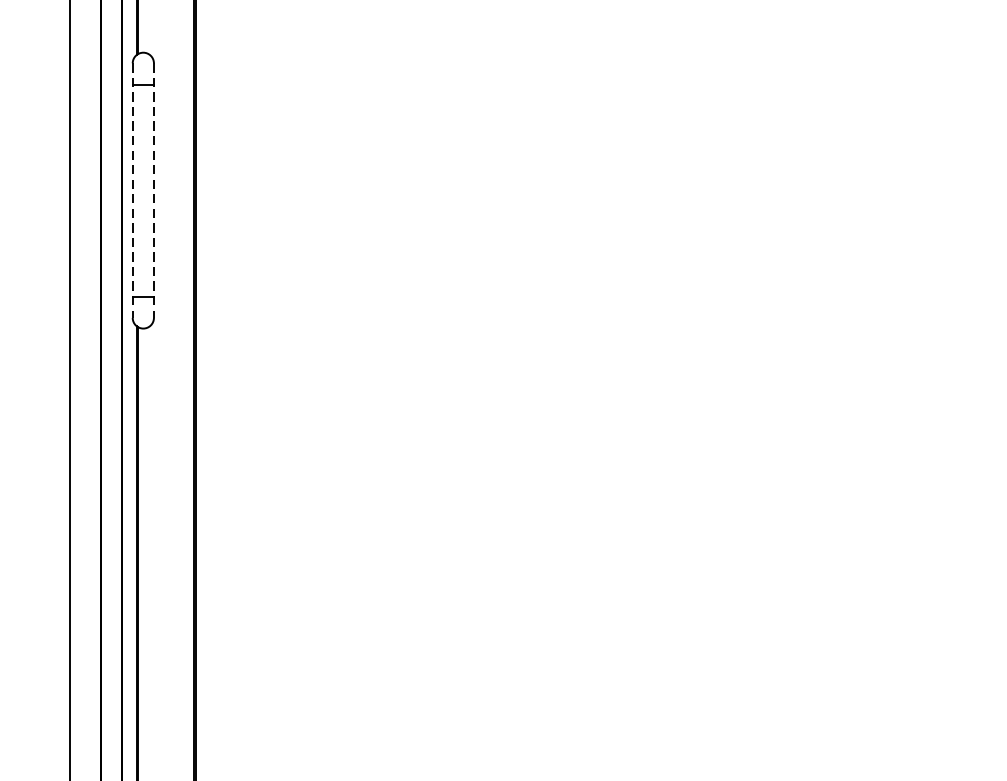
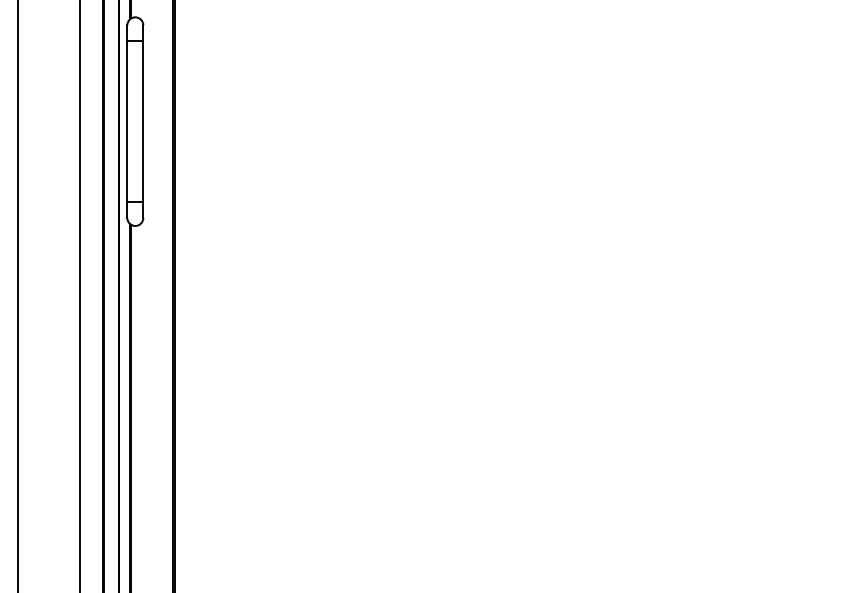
line: (132, 191) -> (127, 122), dashed -> solid
line: (154, 191) -> (143, 122), dashed -> solid

